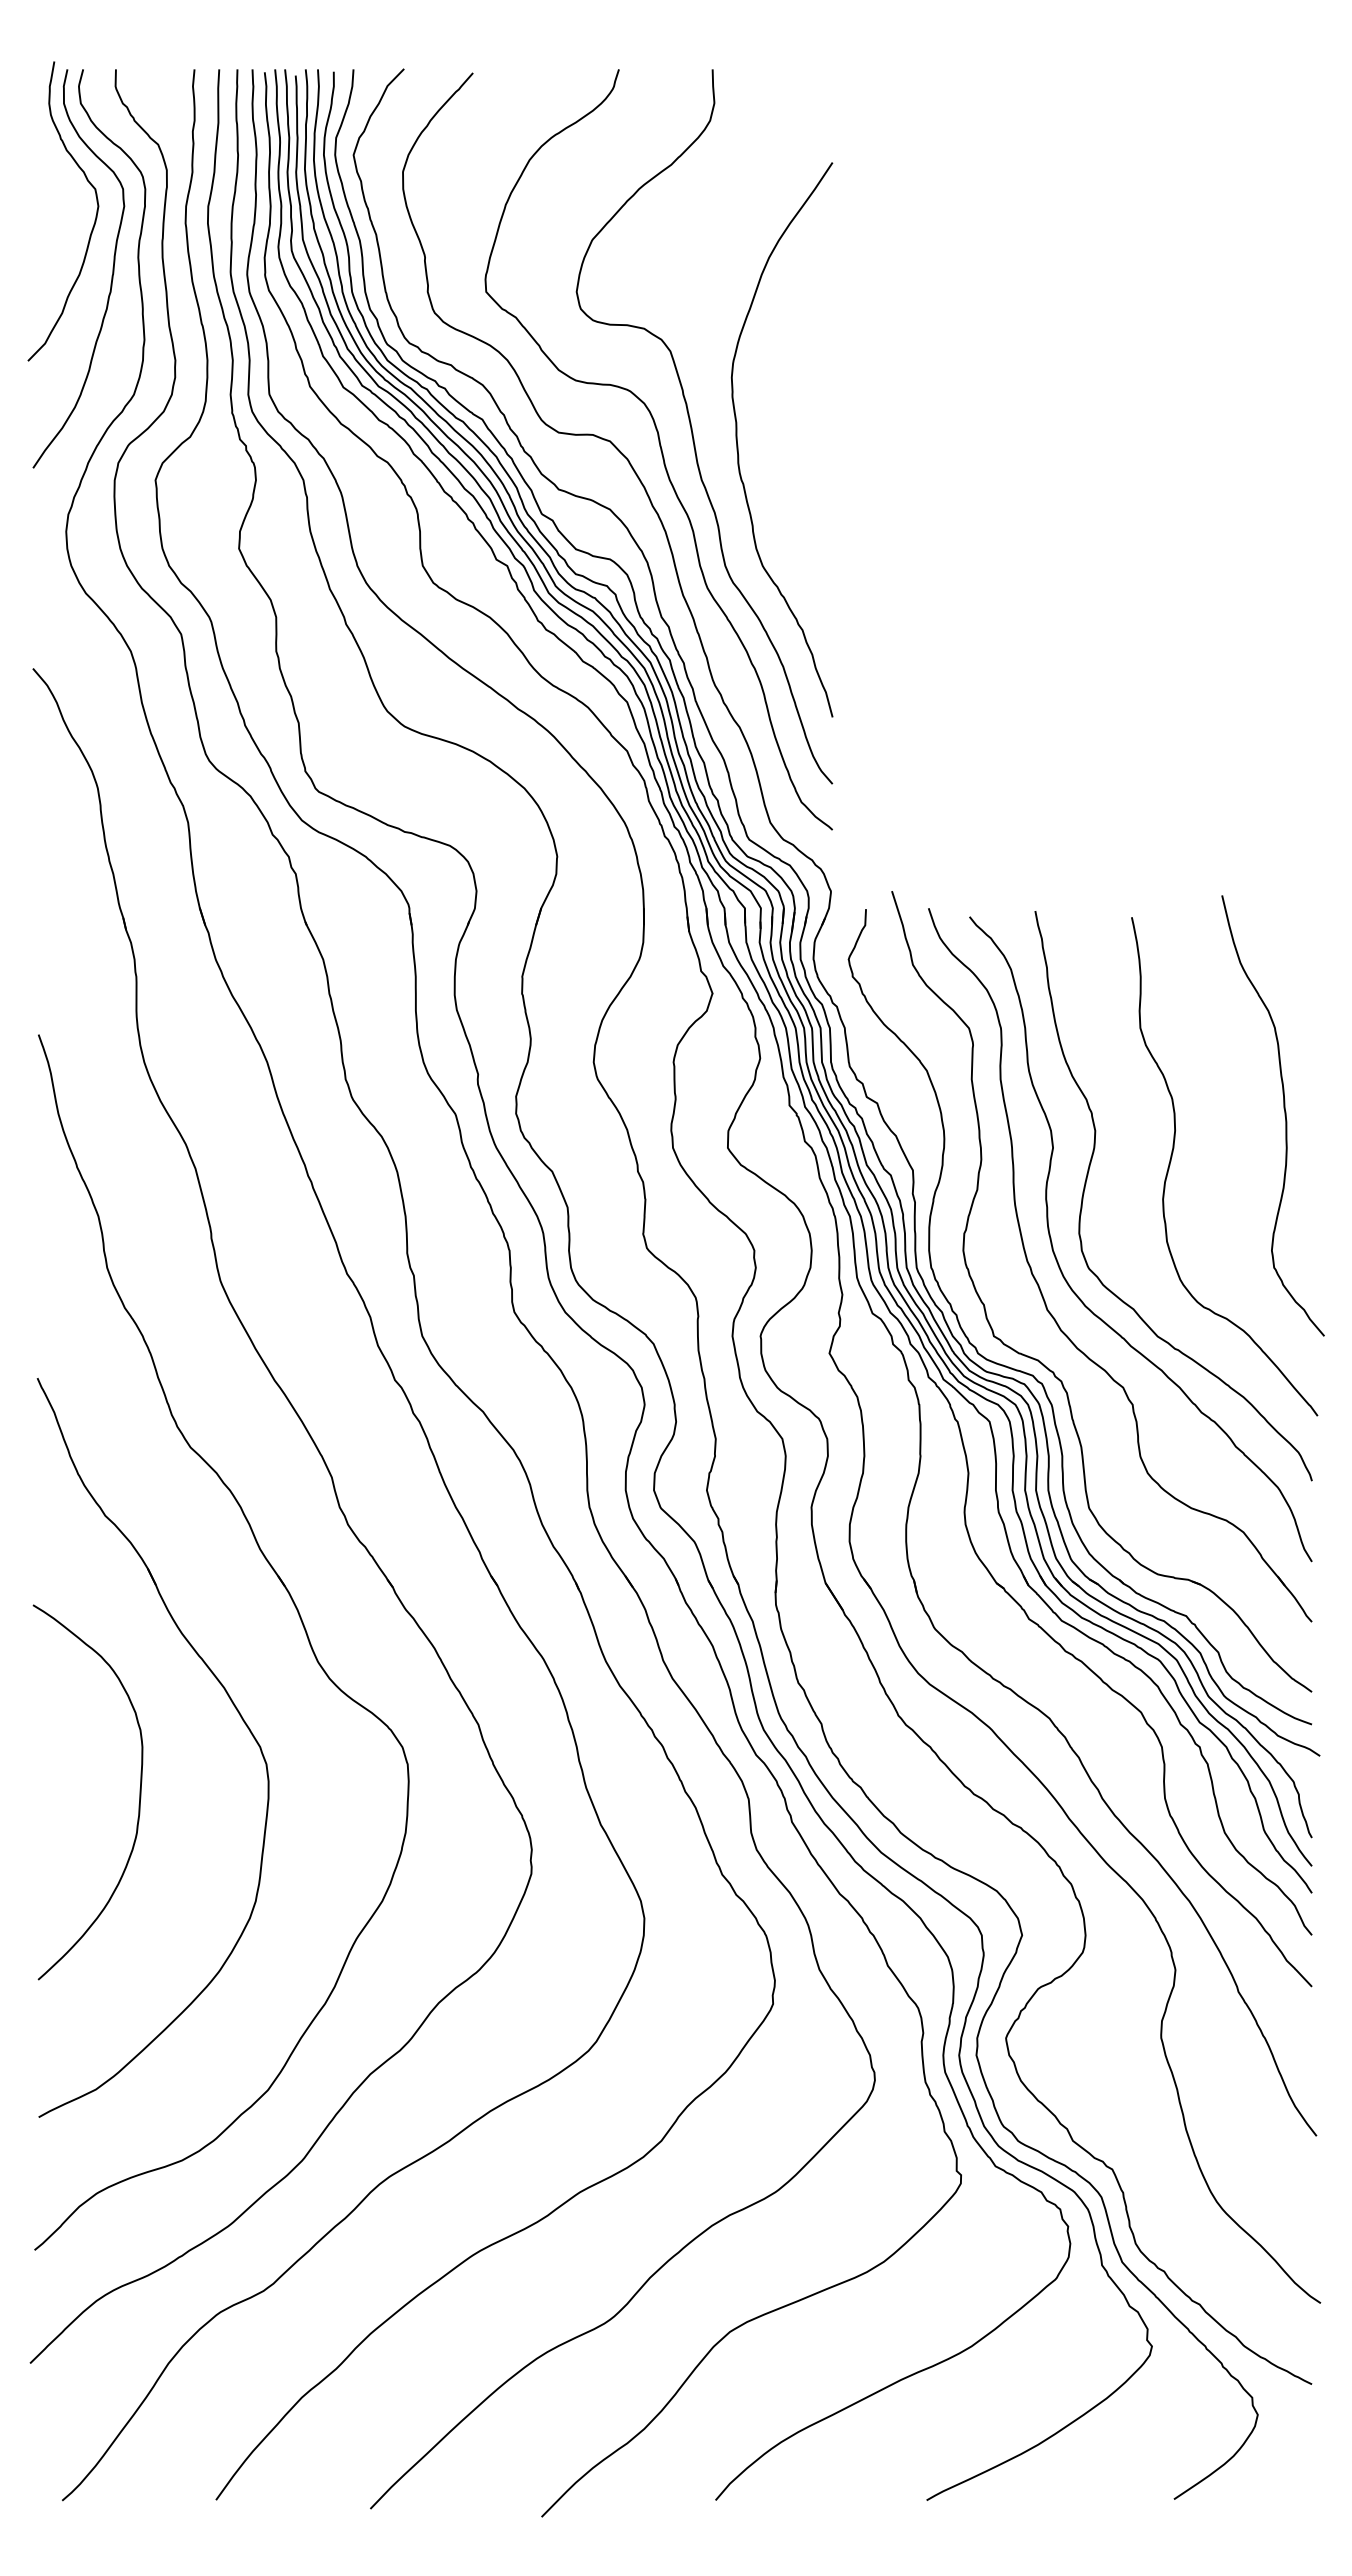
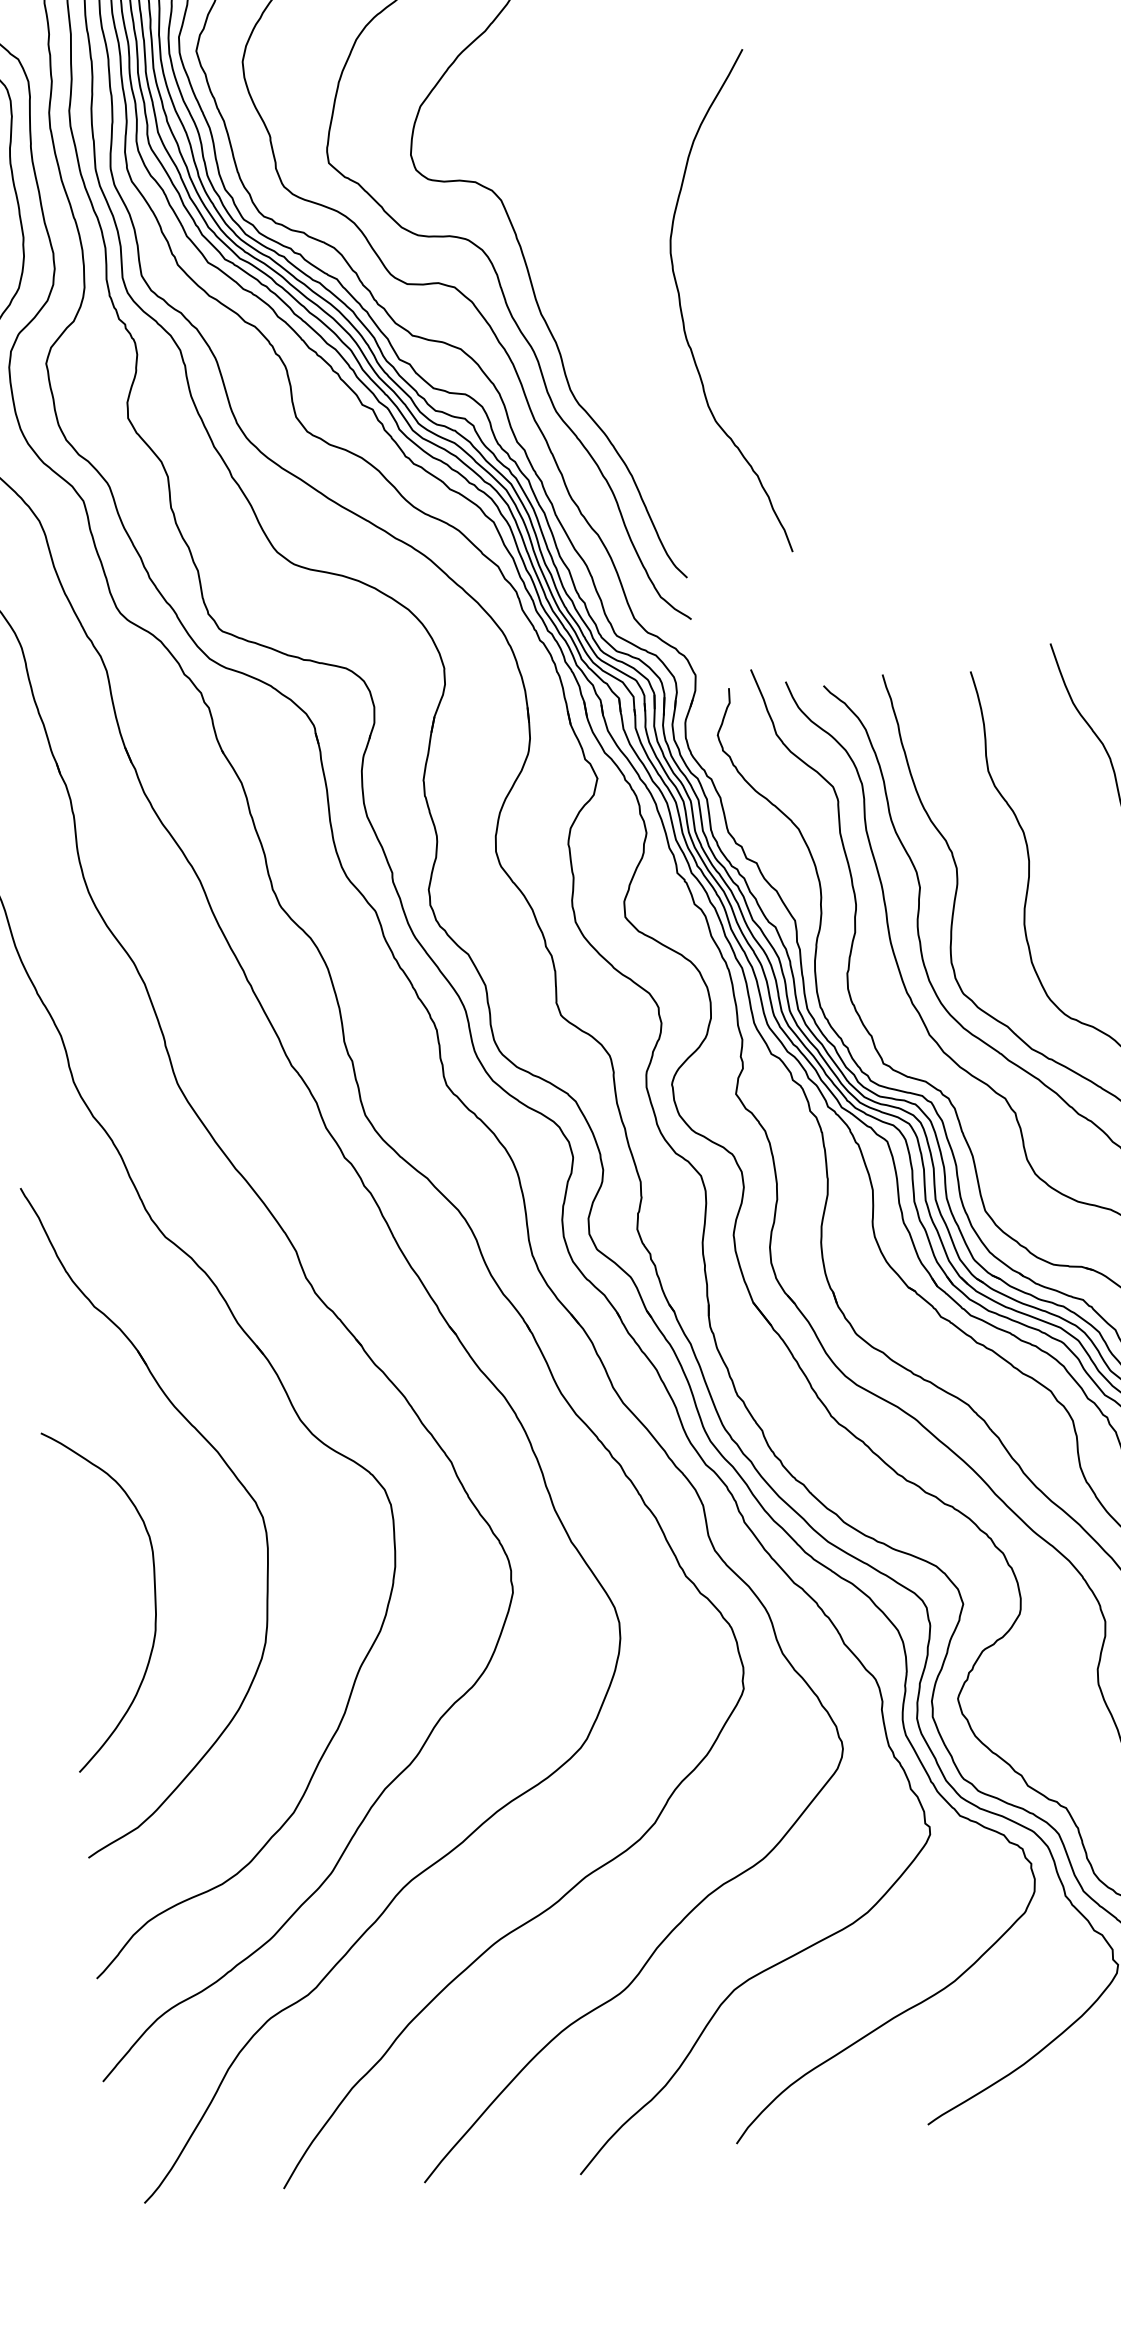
curve: (738, 444) -> (682, 313), moved
curve: (139, 1792) -> (154, 1593), moved

